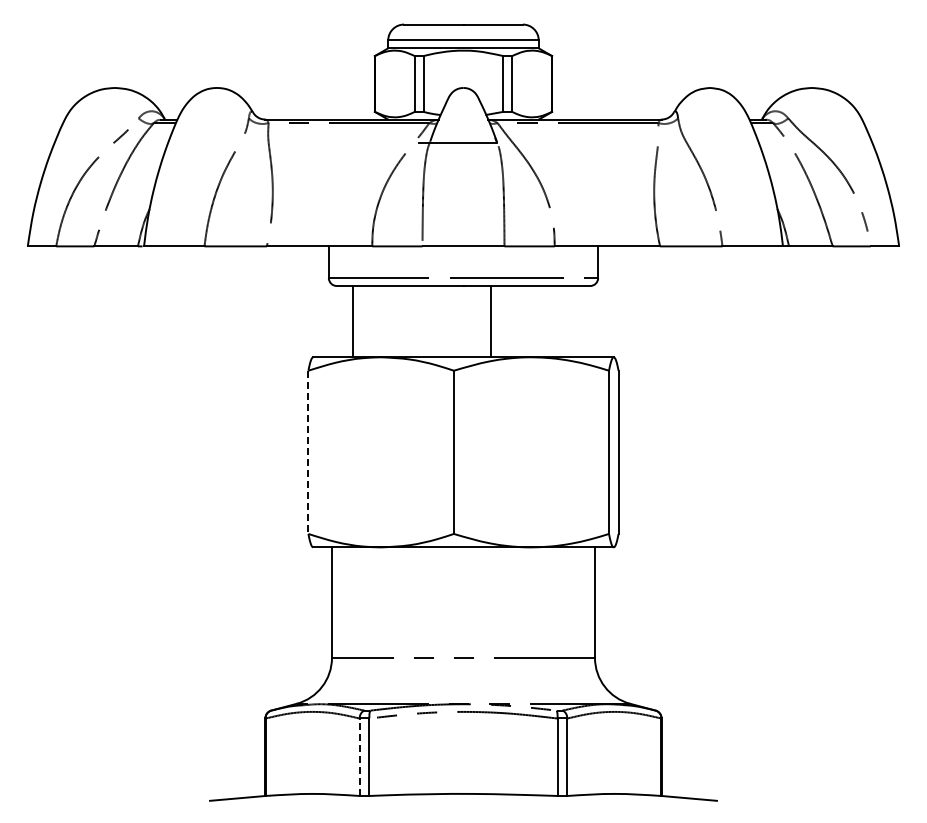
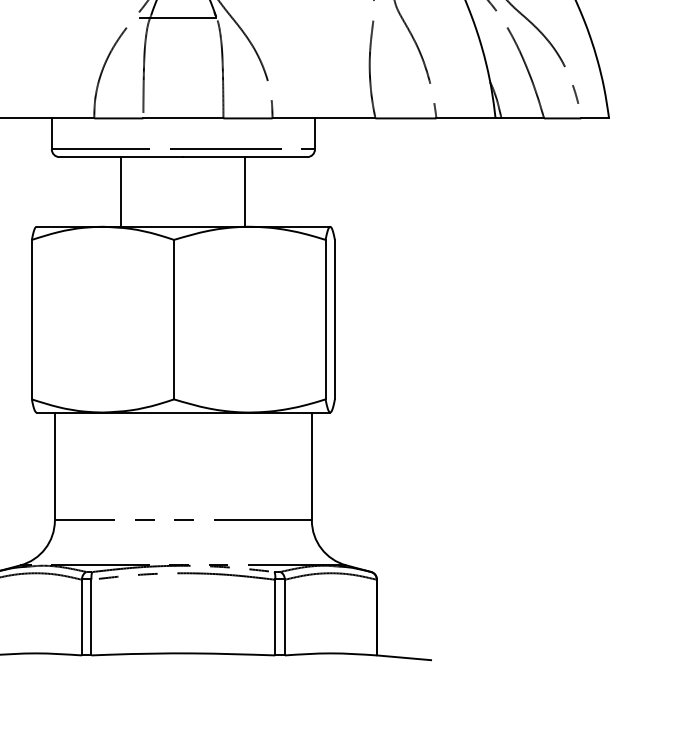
line: (353, 321) -> (121, 191), moved
line: (490, 321) -> (244, 191), moved
line: (308, 452) -> (31, 319), dashed -> solid
line: (359, 757) -> (81, 617), dashed -> solid

